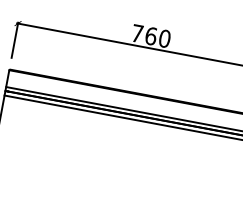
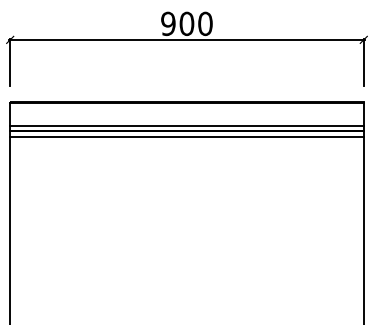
text: (144, 34) -> (177, 23), 760 -> 900

